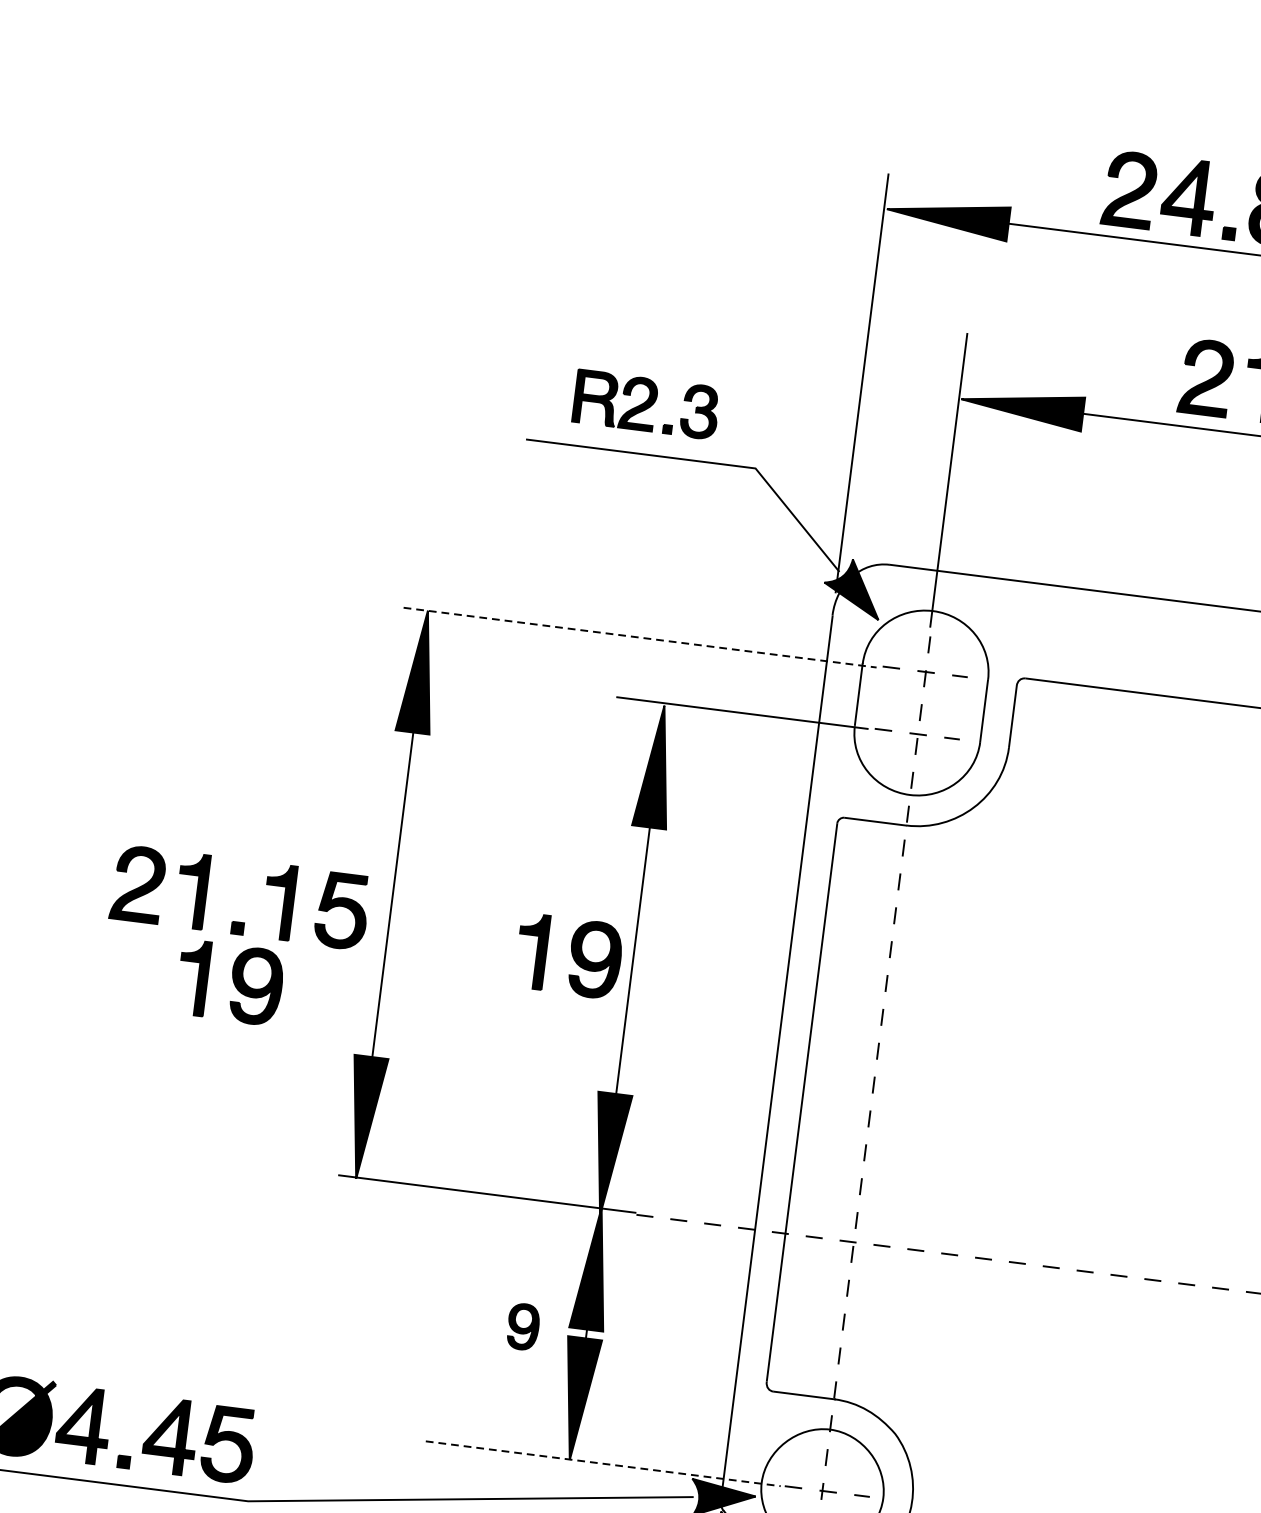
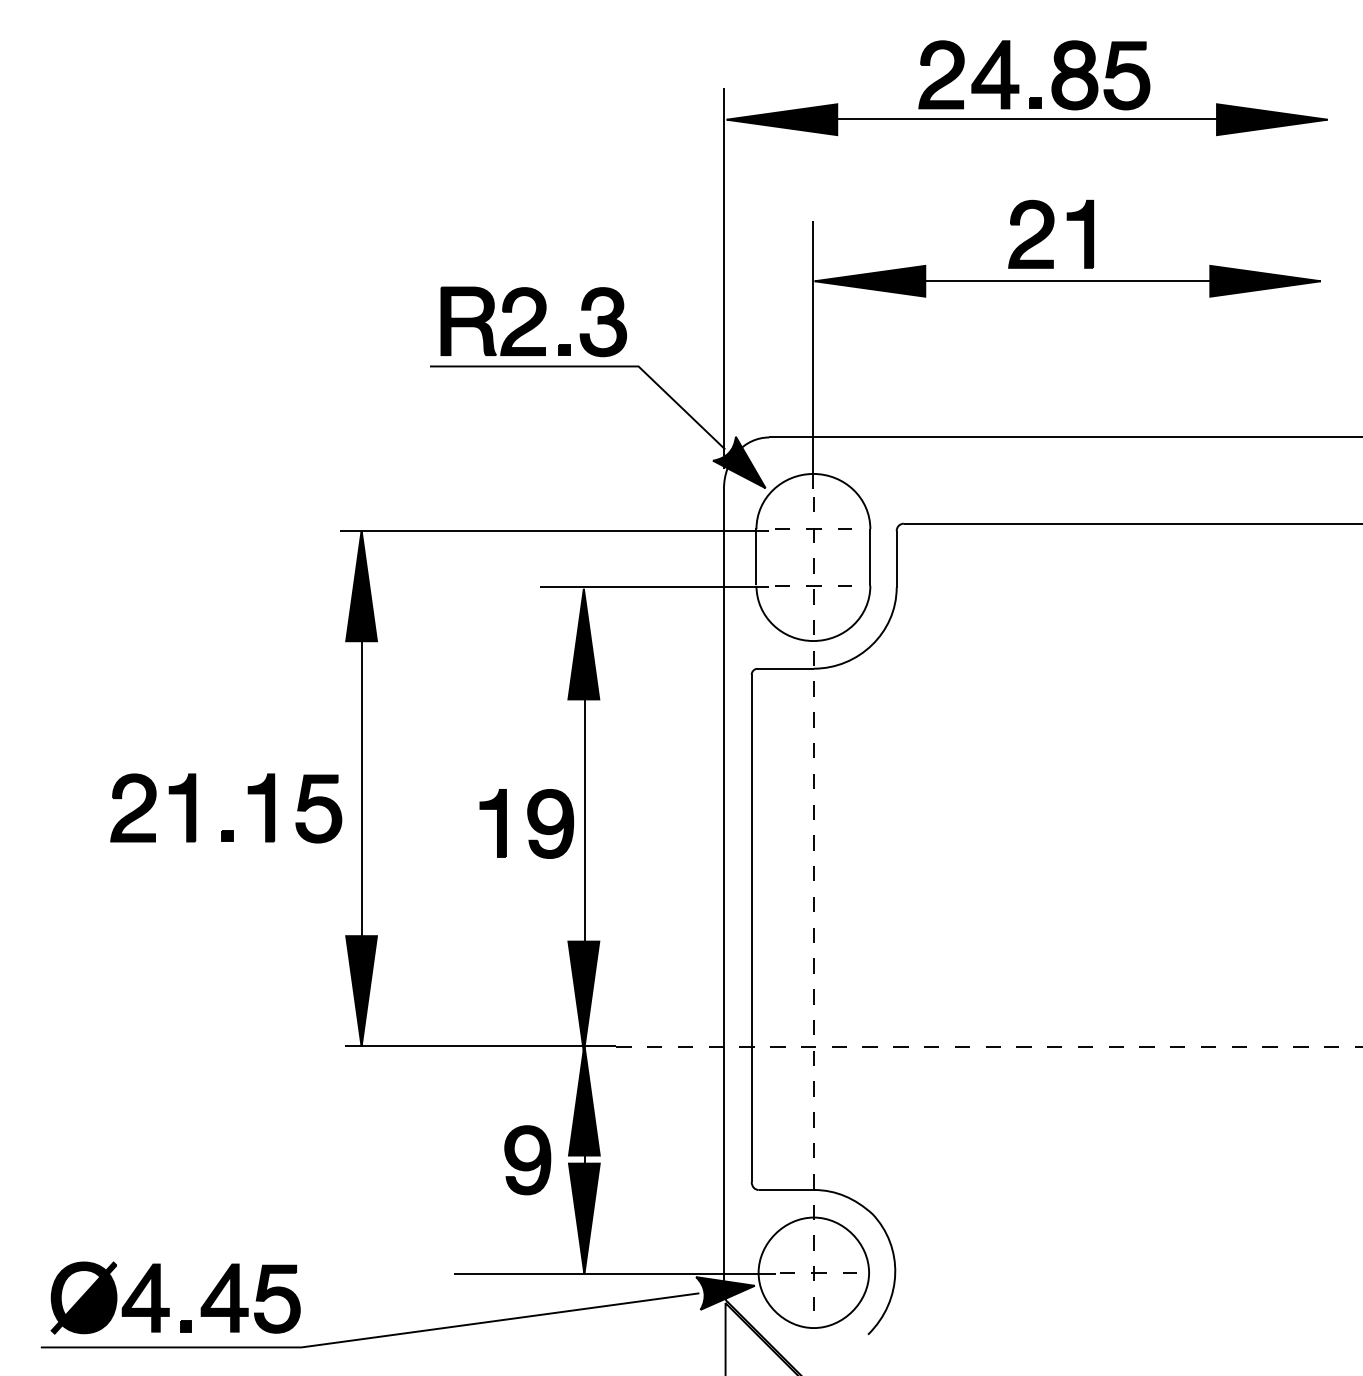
part: (646, 404) -> (533, 321), size x1.43
line: (640, 637) -> (554, 530), dashed -> solid
part: (229, 982) -> (226, 885), removed
part: (522, 1326) -> (527, 1160), size x1.67
line: (604, 1463) -> (615, 1273), dashed -> solid

